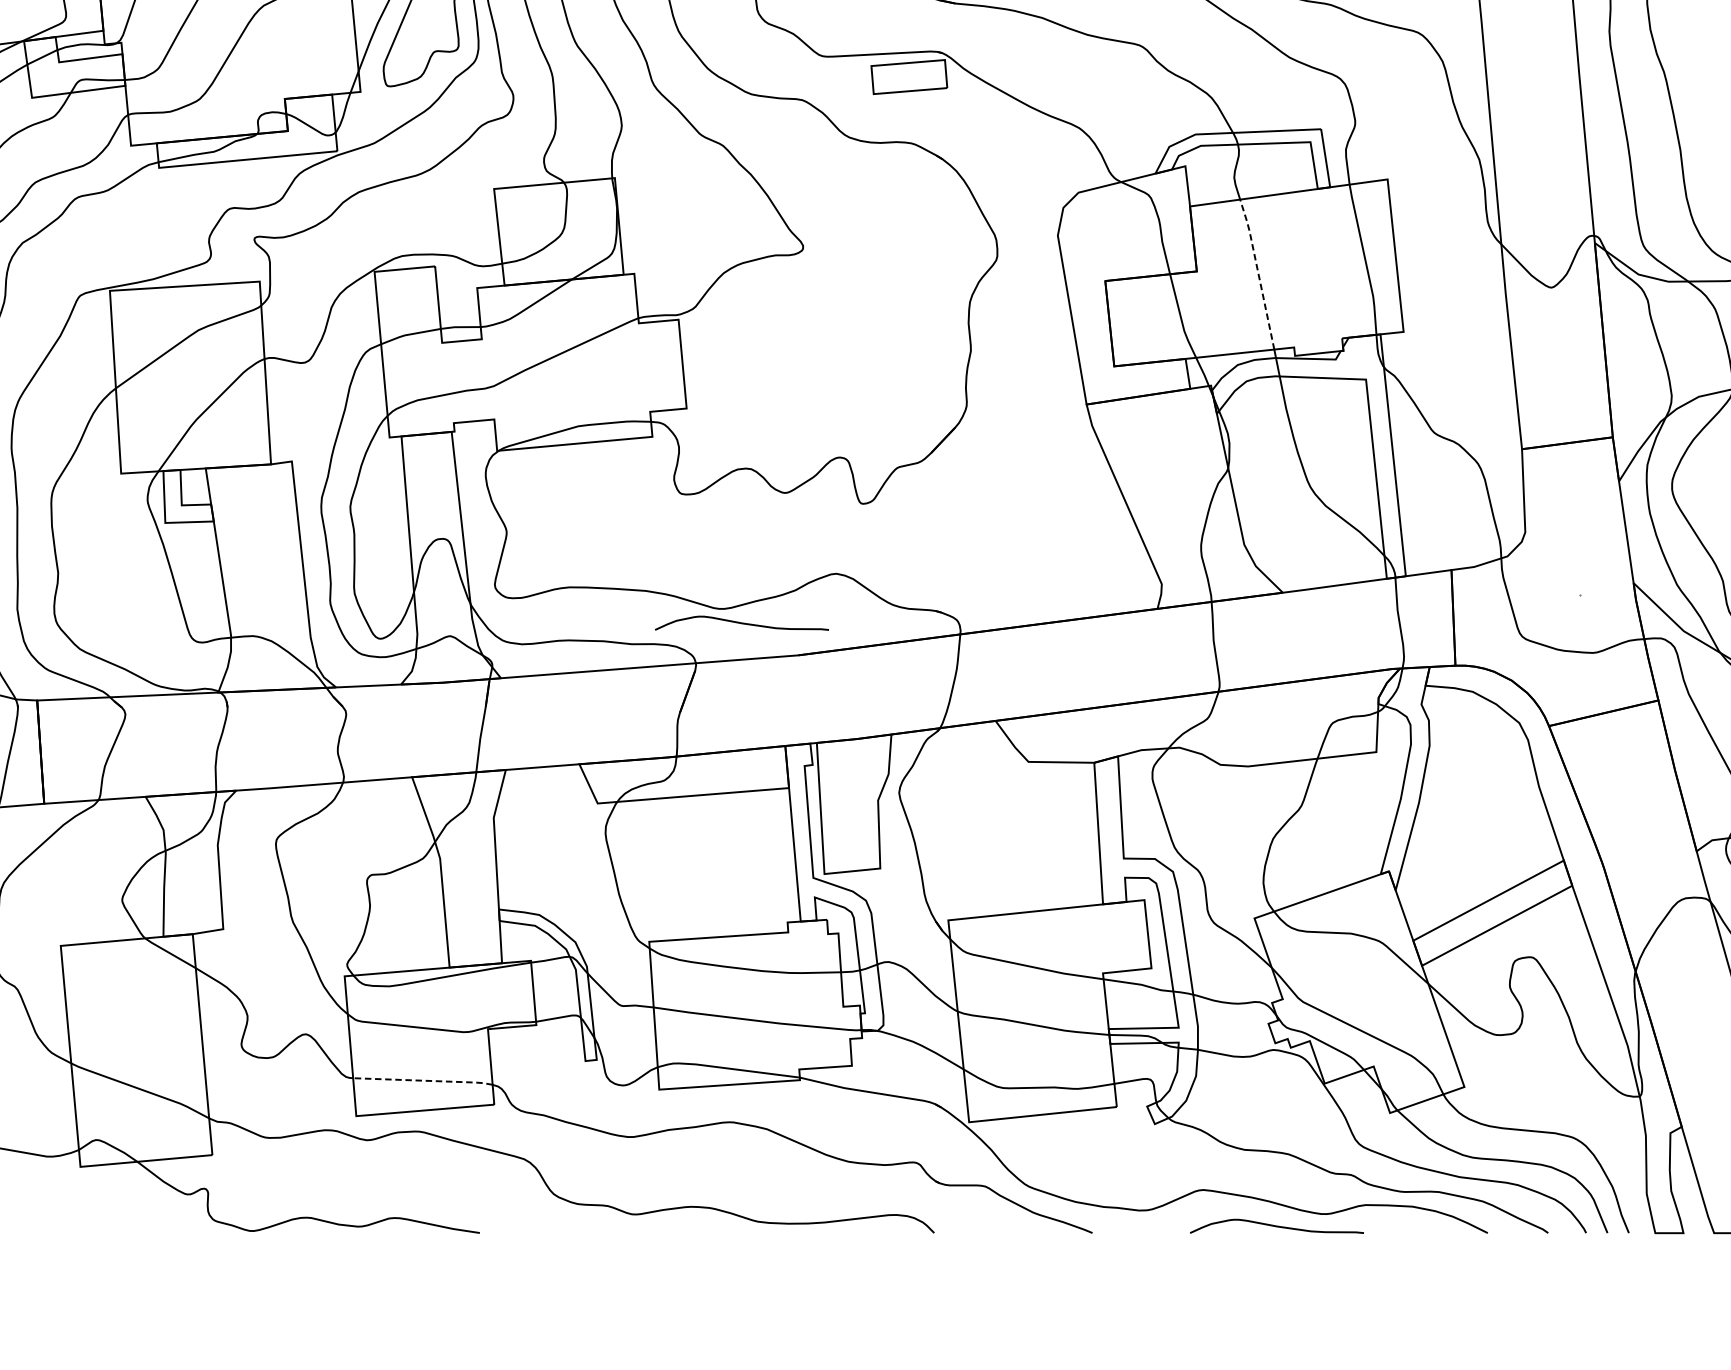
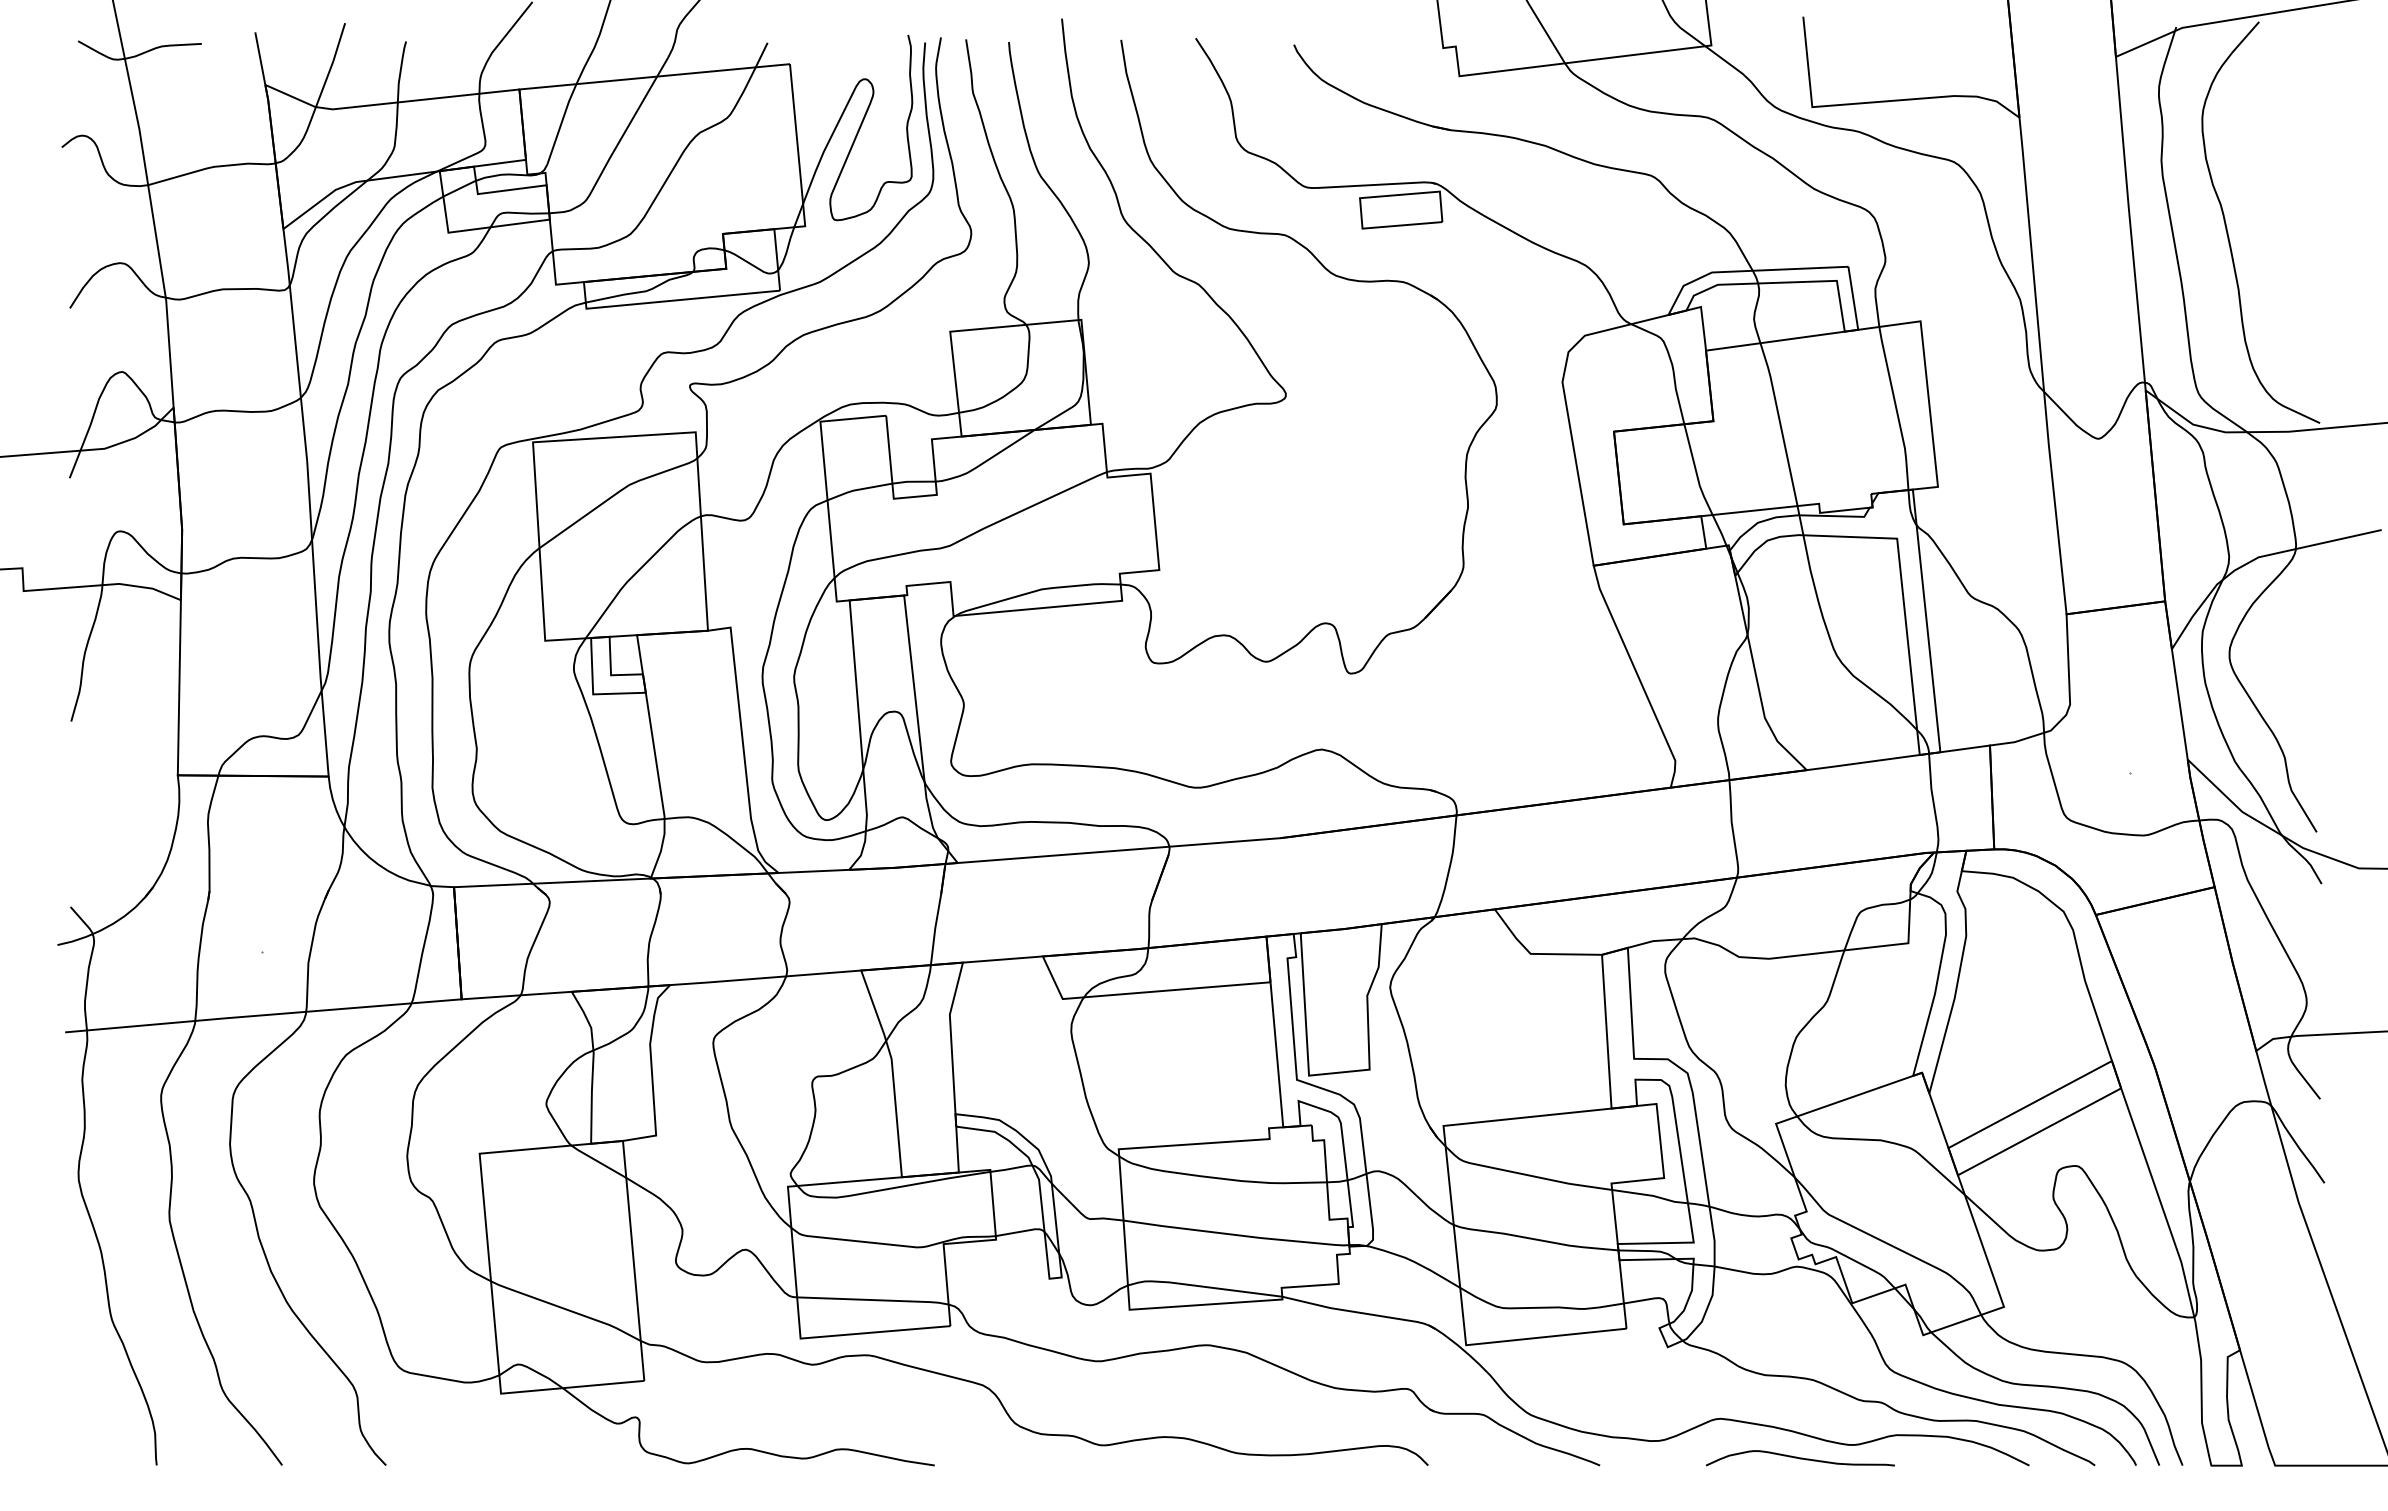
line: (1258, 272) -> (1780, 422), dashed -> solid
curve: (742, 623) -> (1219, 803), removed
line: (424, 1081) -> (874, 1300), dashed -> solid

